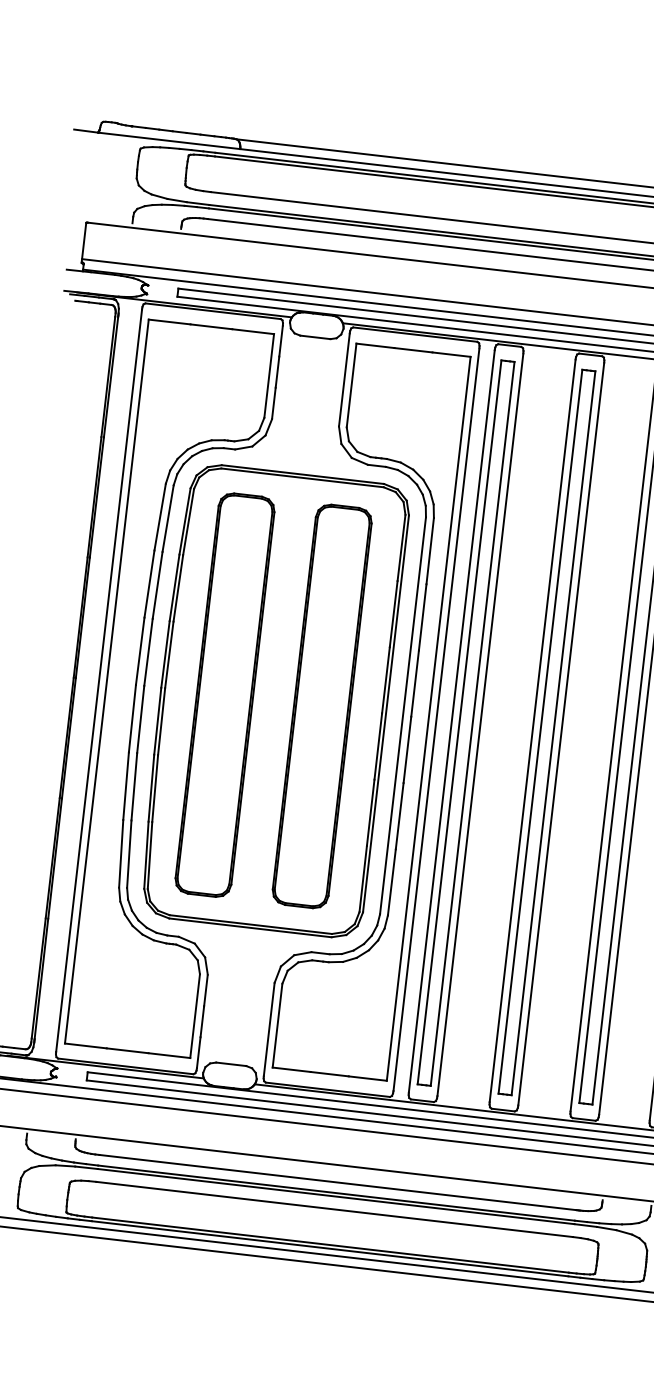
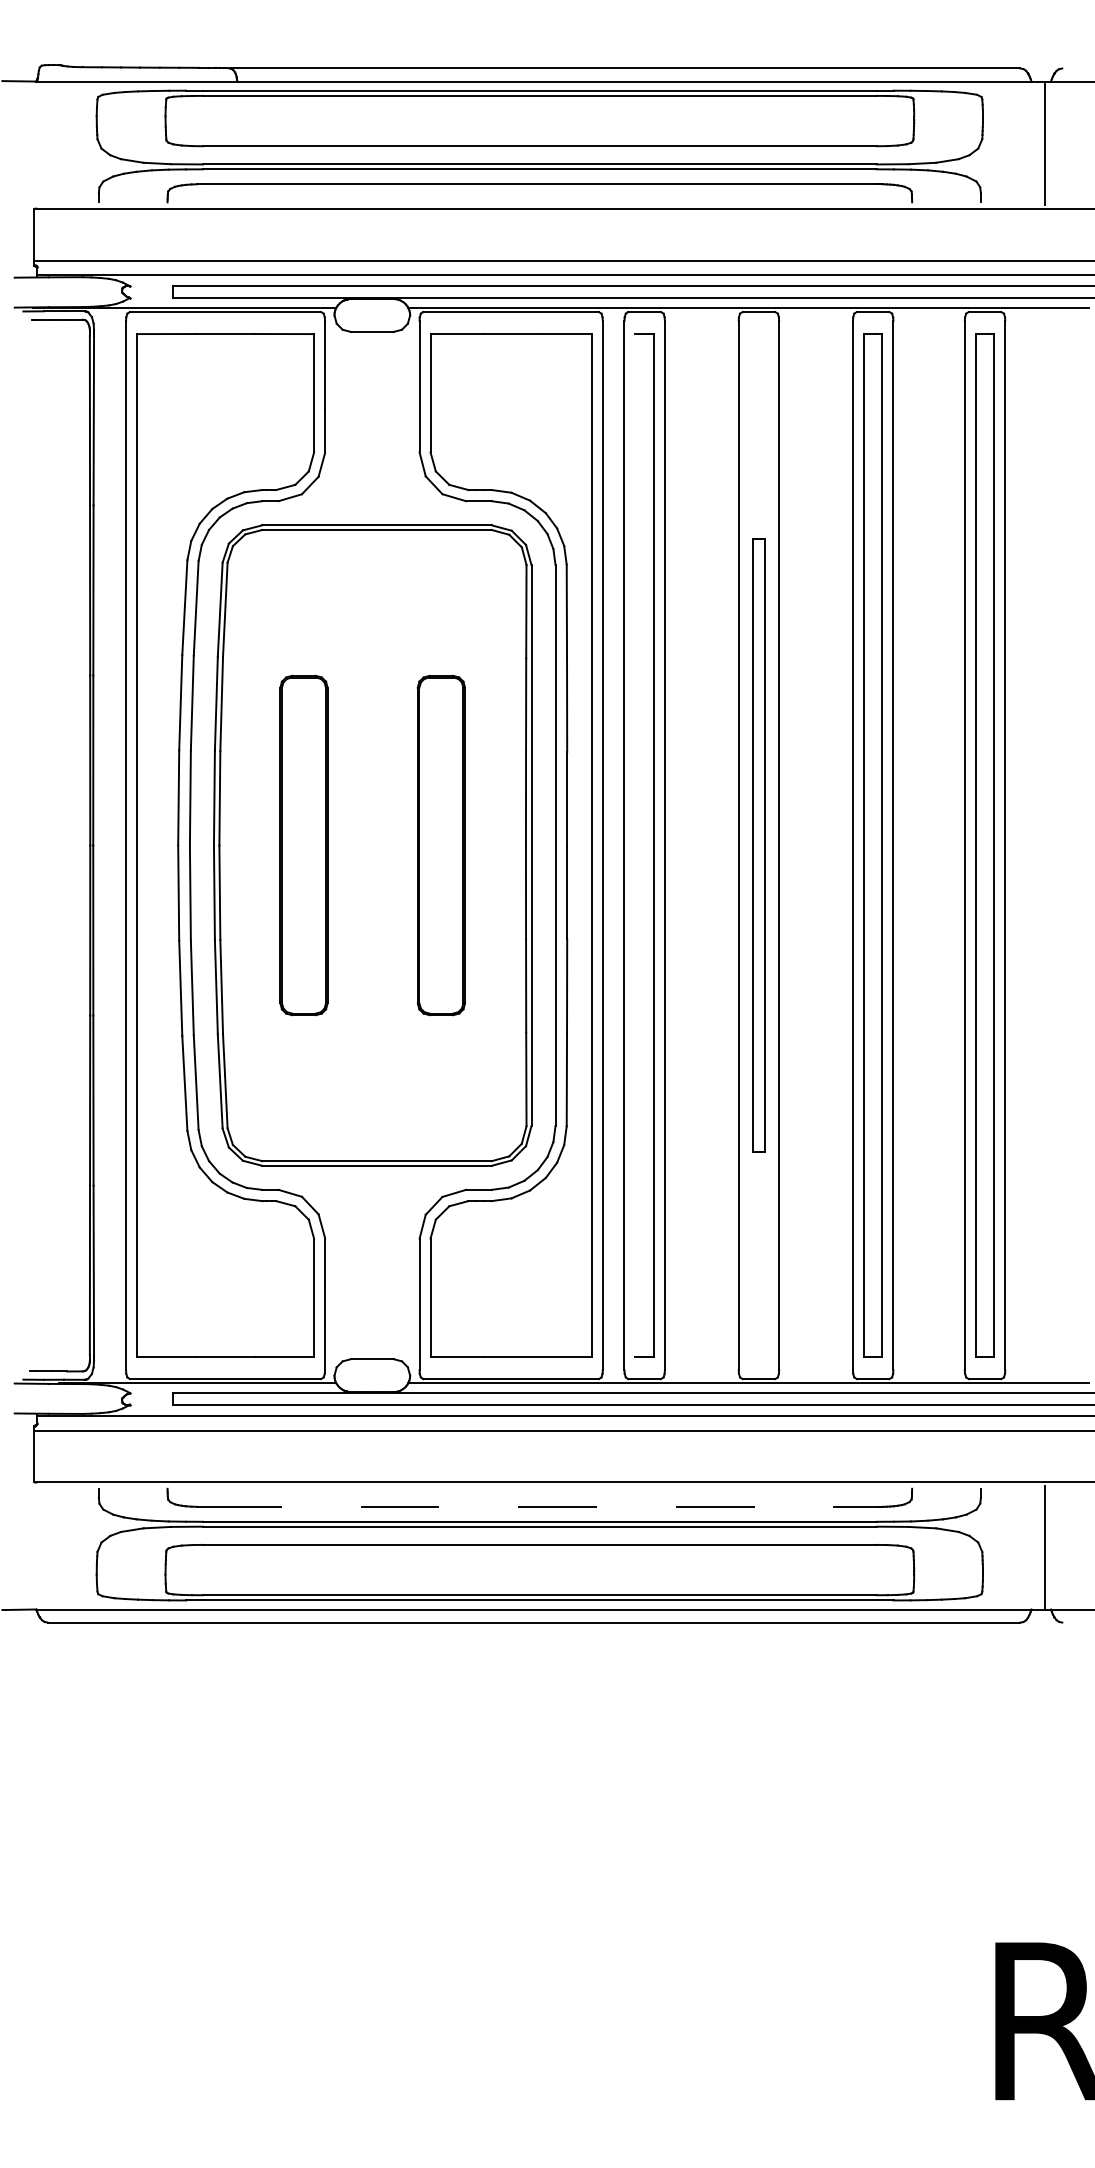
part: (224, 695) -> (303, 845), size x0.6
part: (322, 706) -> (441, 845), size x0.6
line: (459, 722) -> (635, 845), removed
part: (546, 732) -> (758, 845), size x0.6
line: (337, 1182) -> (539, 1506), solid -> dashed

